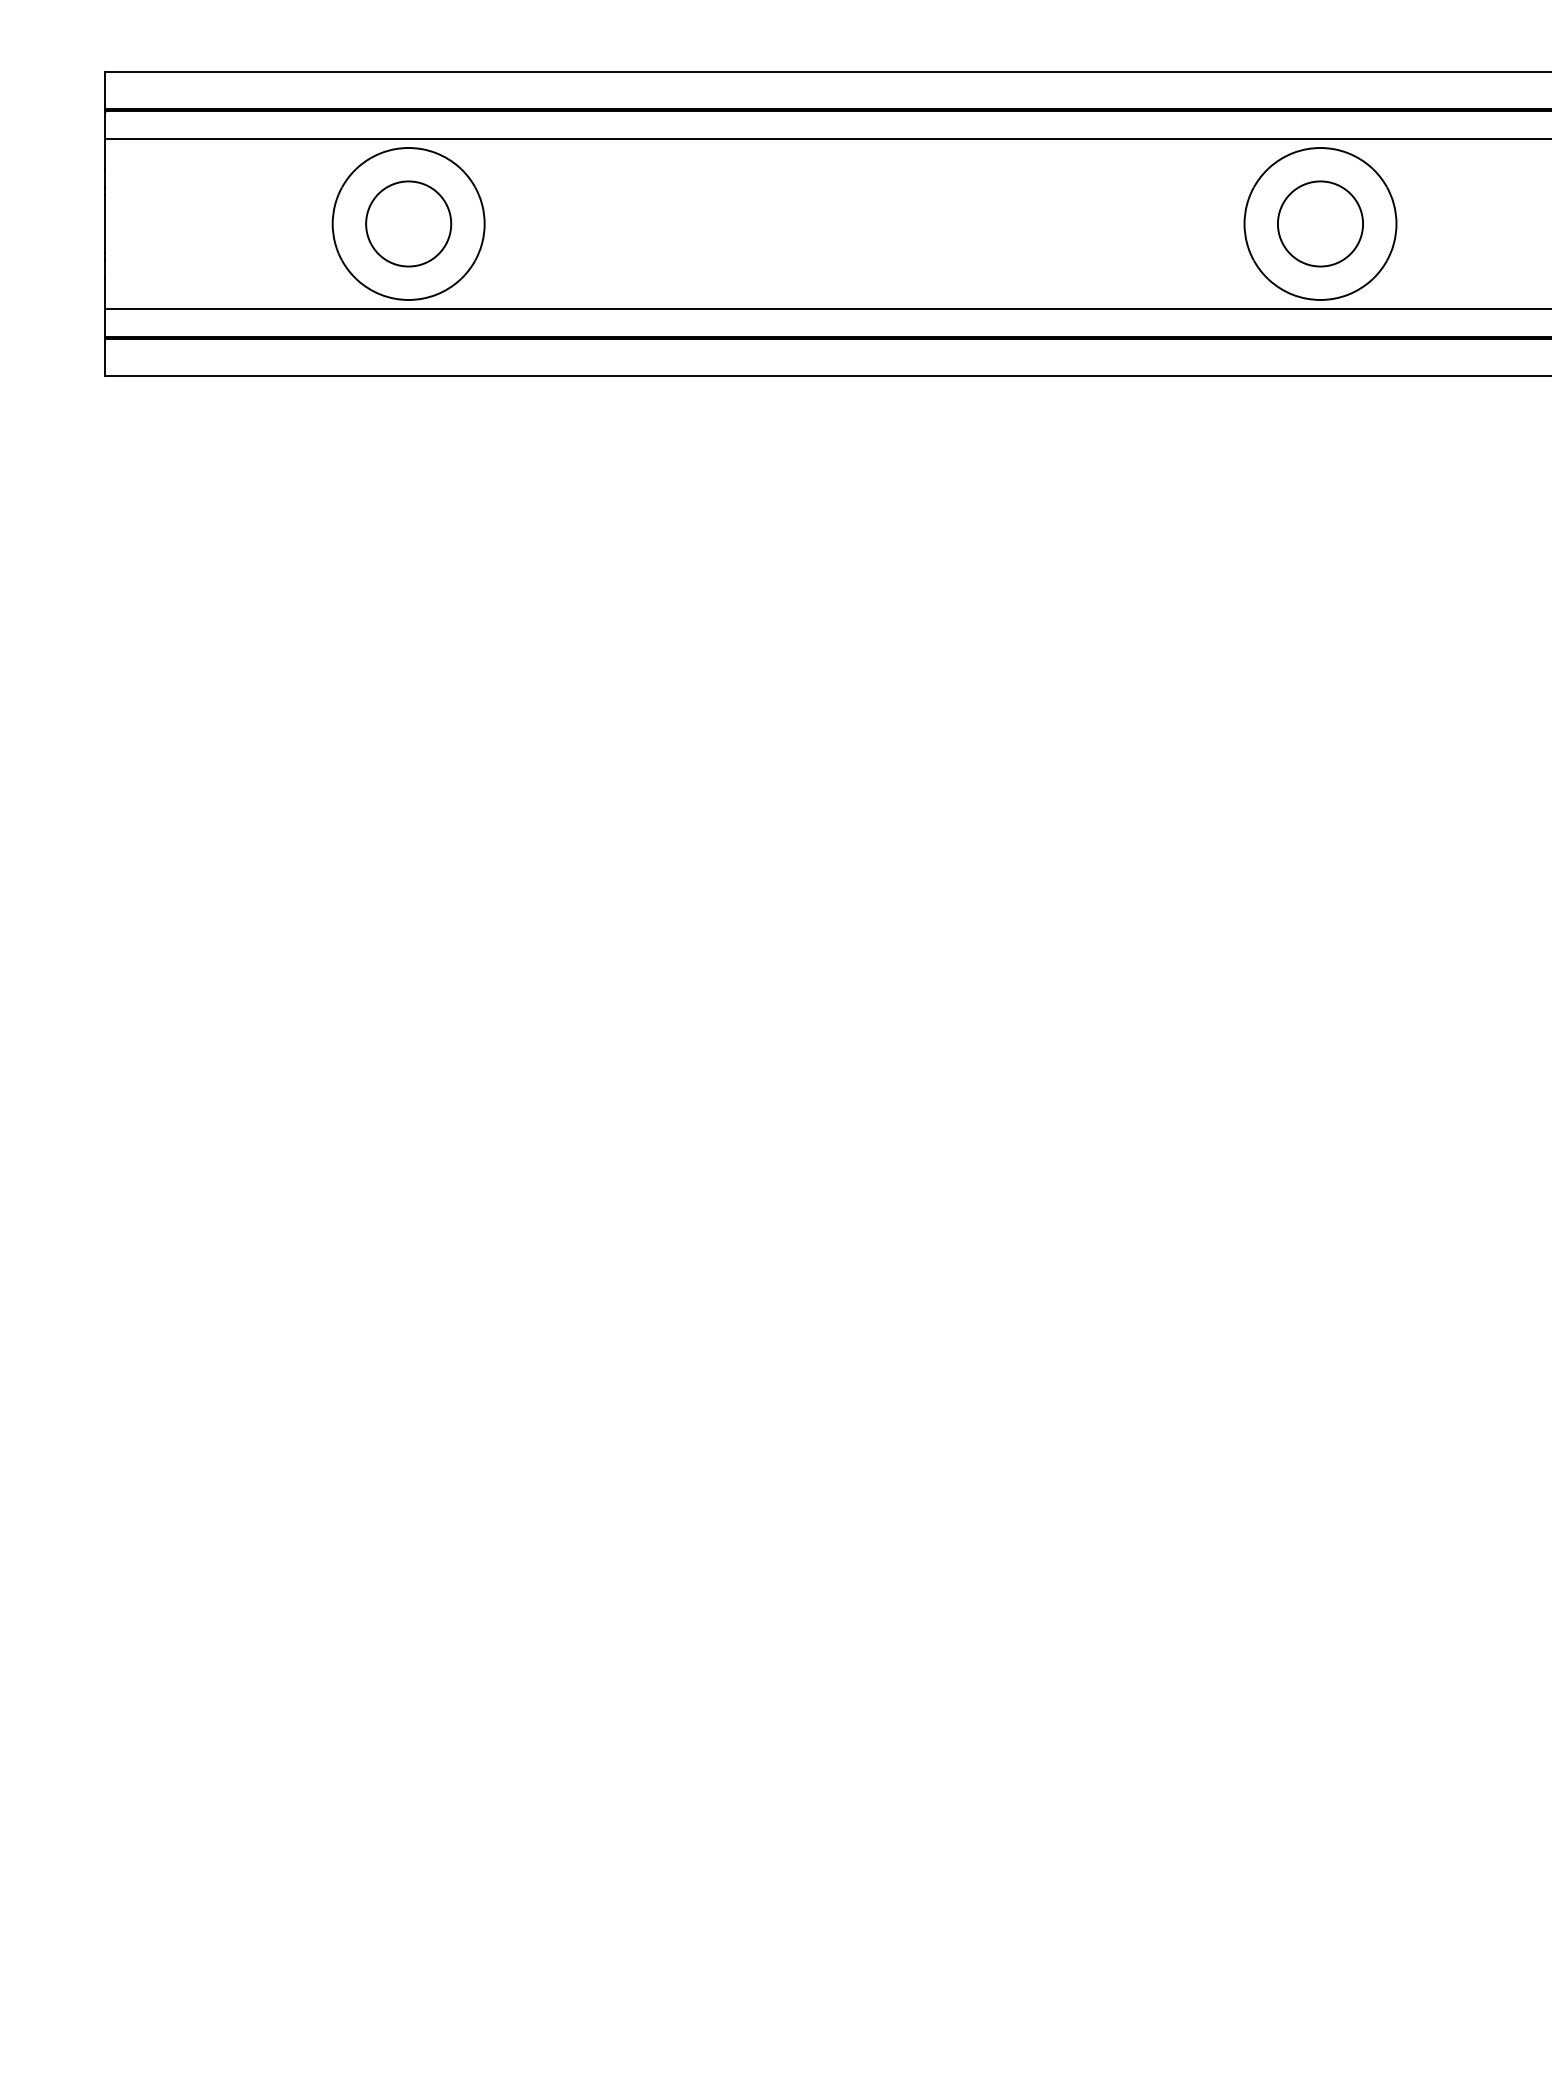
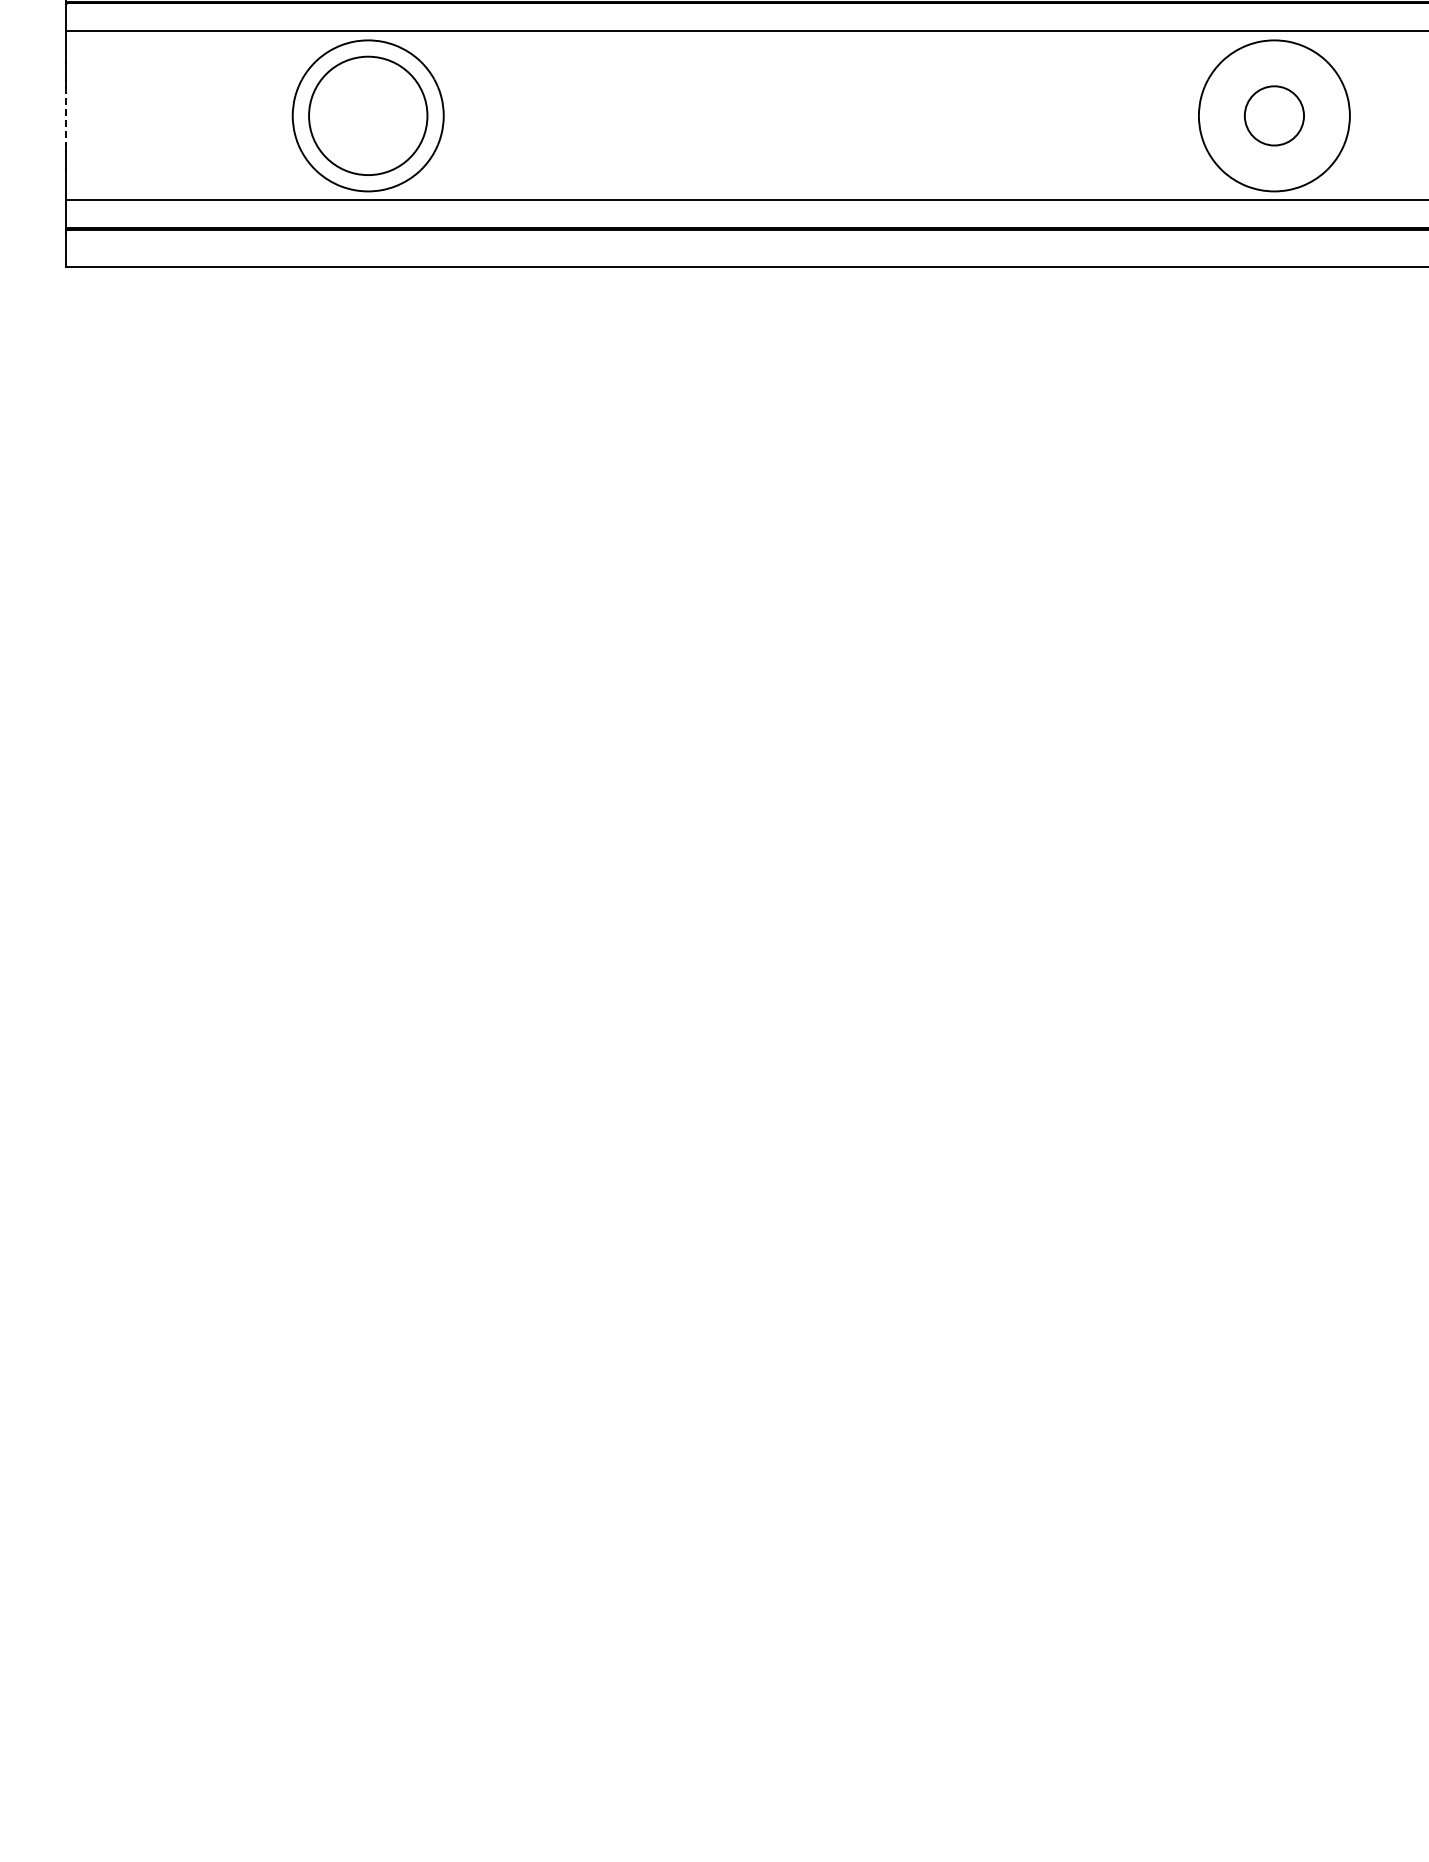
circle: (408, 223) -> (368, 115), size x1.4
circle: (1320, 223) -> (1274, 115), size x0.7
line: (104, 224) -> (65, 116), solid -> dashed

